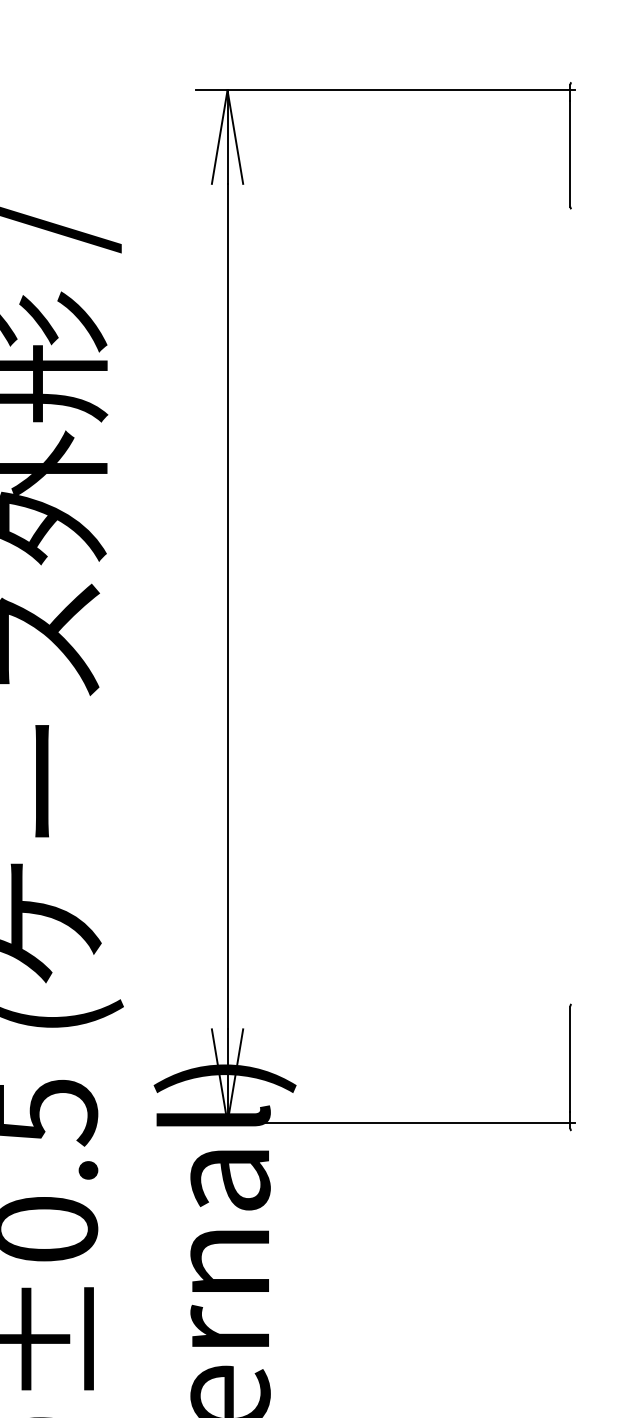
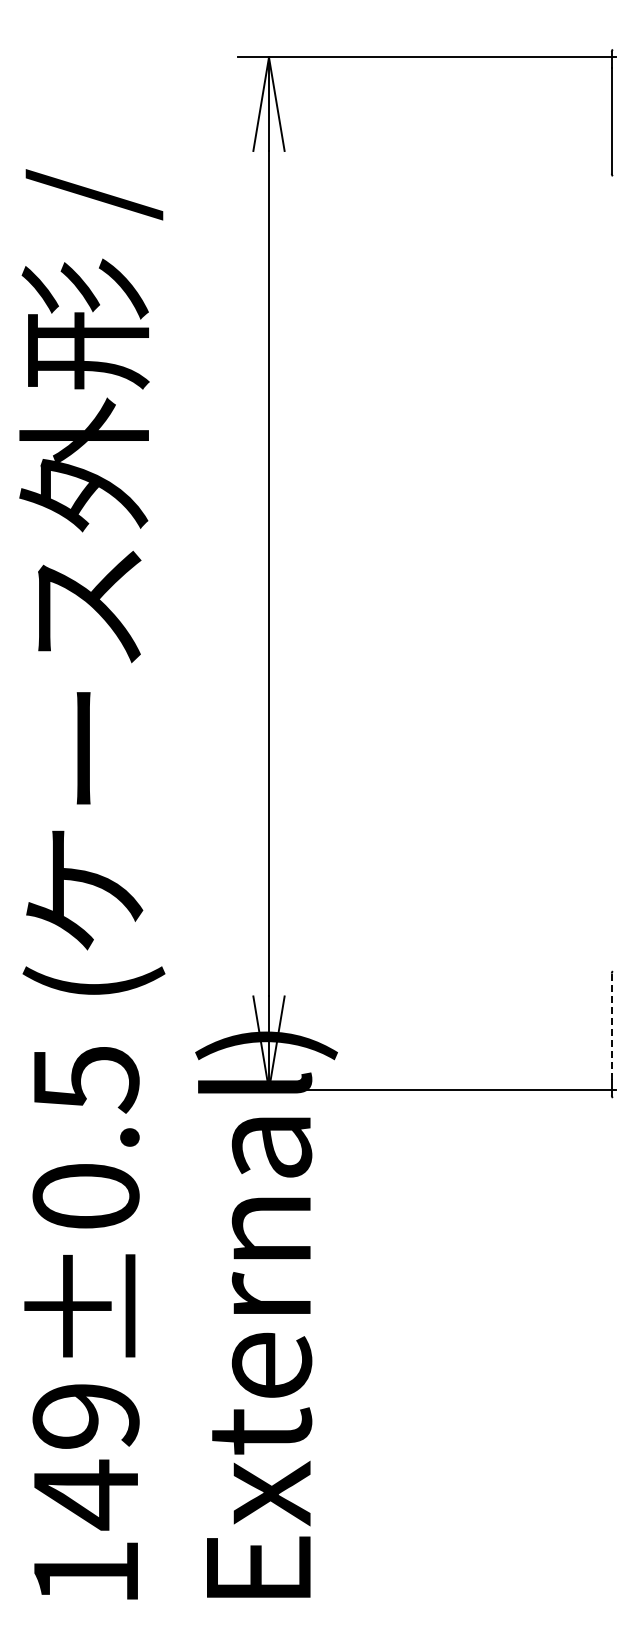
line: (570, 1059) -> (611, 1026), solid -> dashed

